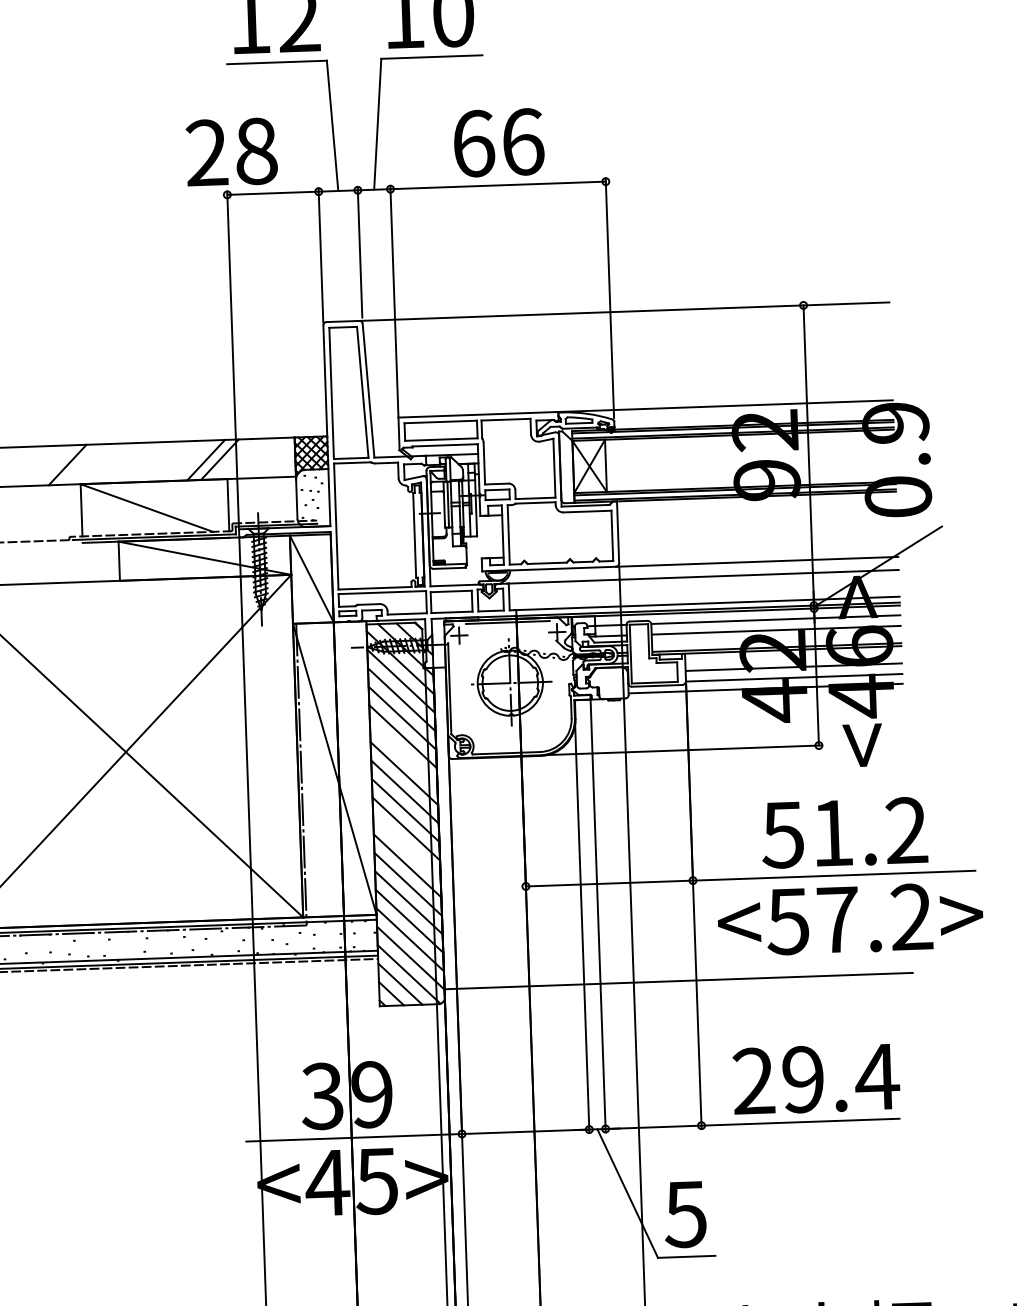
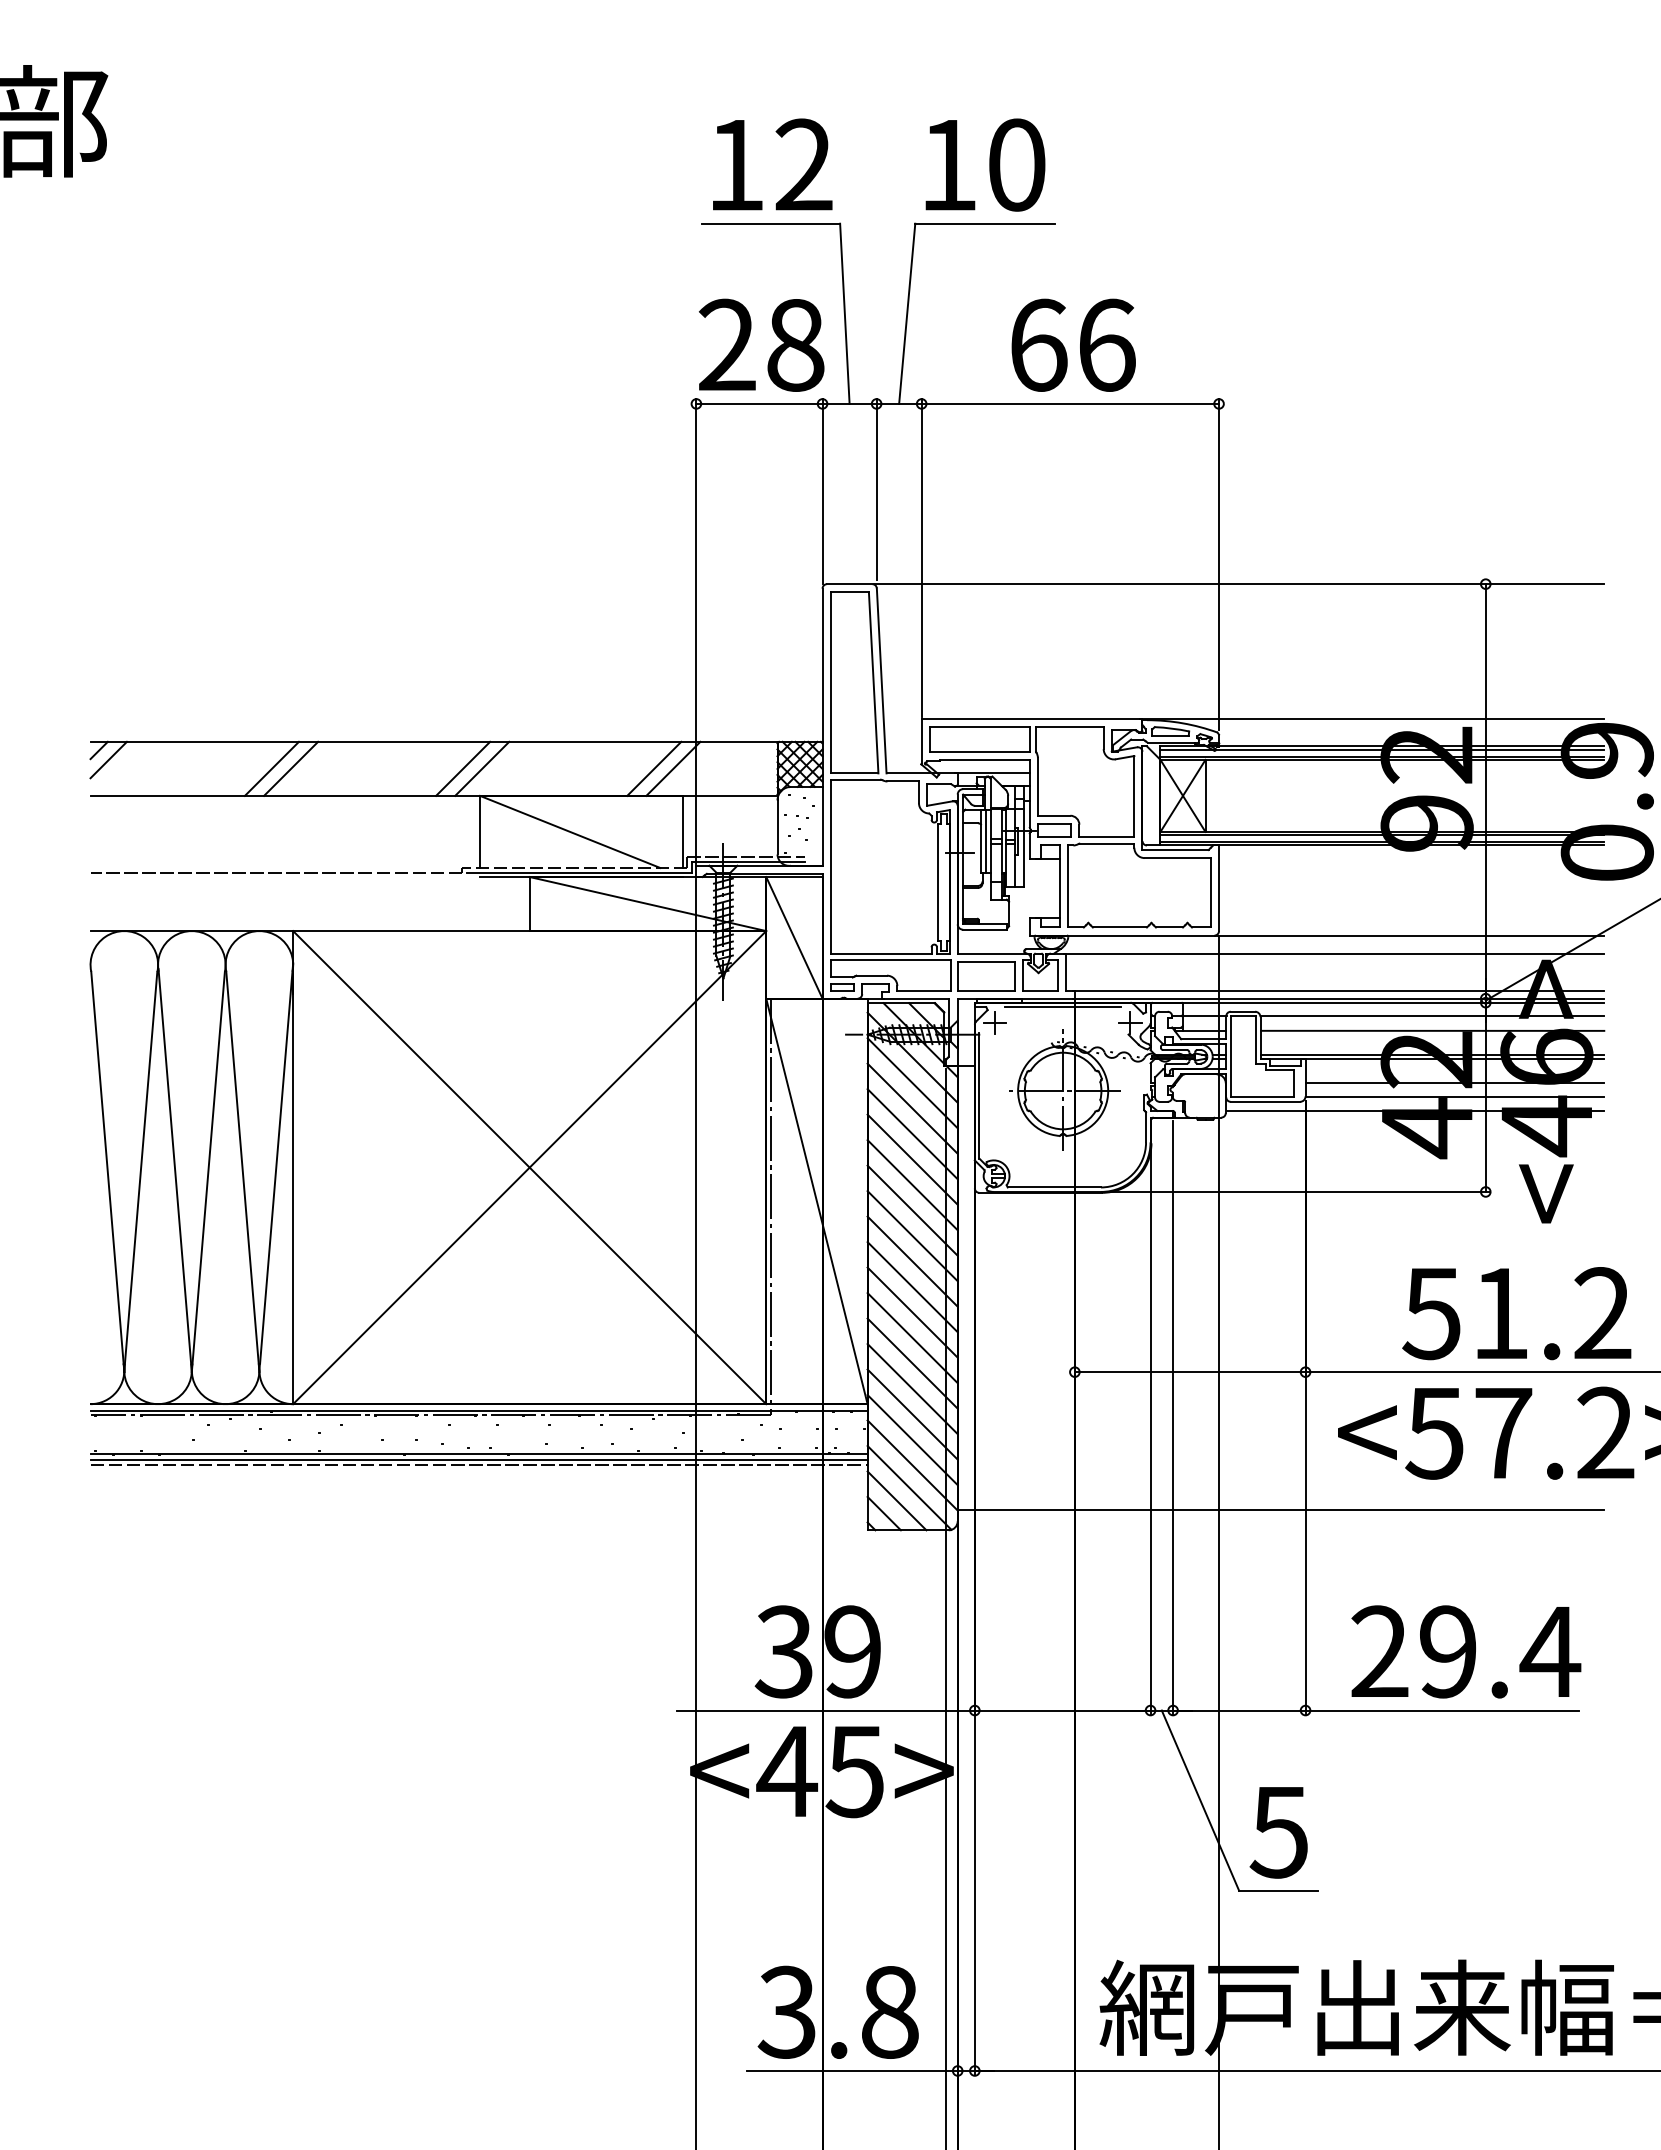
text: (231, 151) -> (761, 344), moved
line: (81, 464) -> (482, 768), added
line: (403, 755) -> (912, 1185), added
line: (406, 847) -> (912, 1312), added

